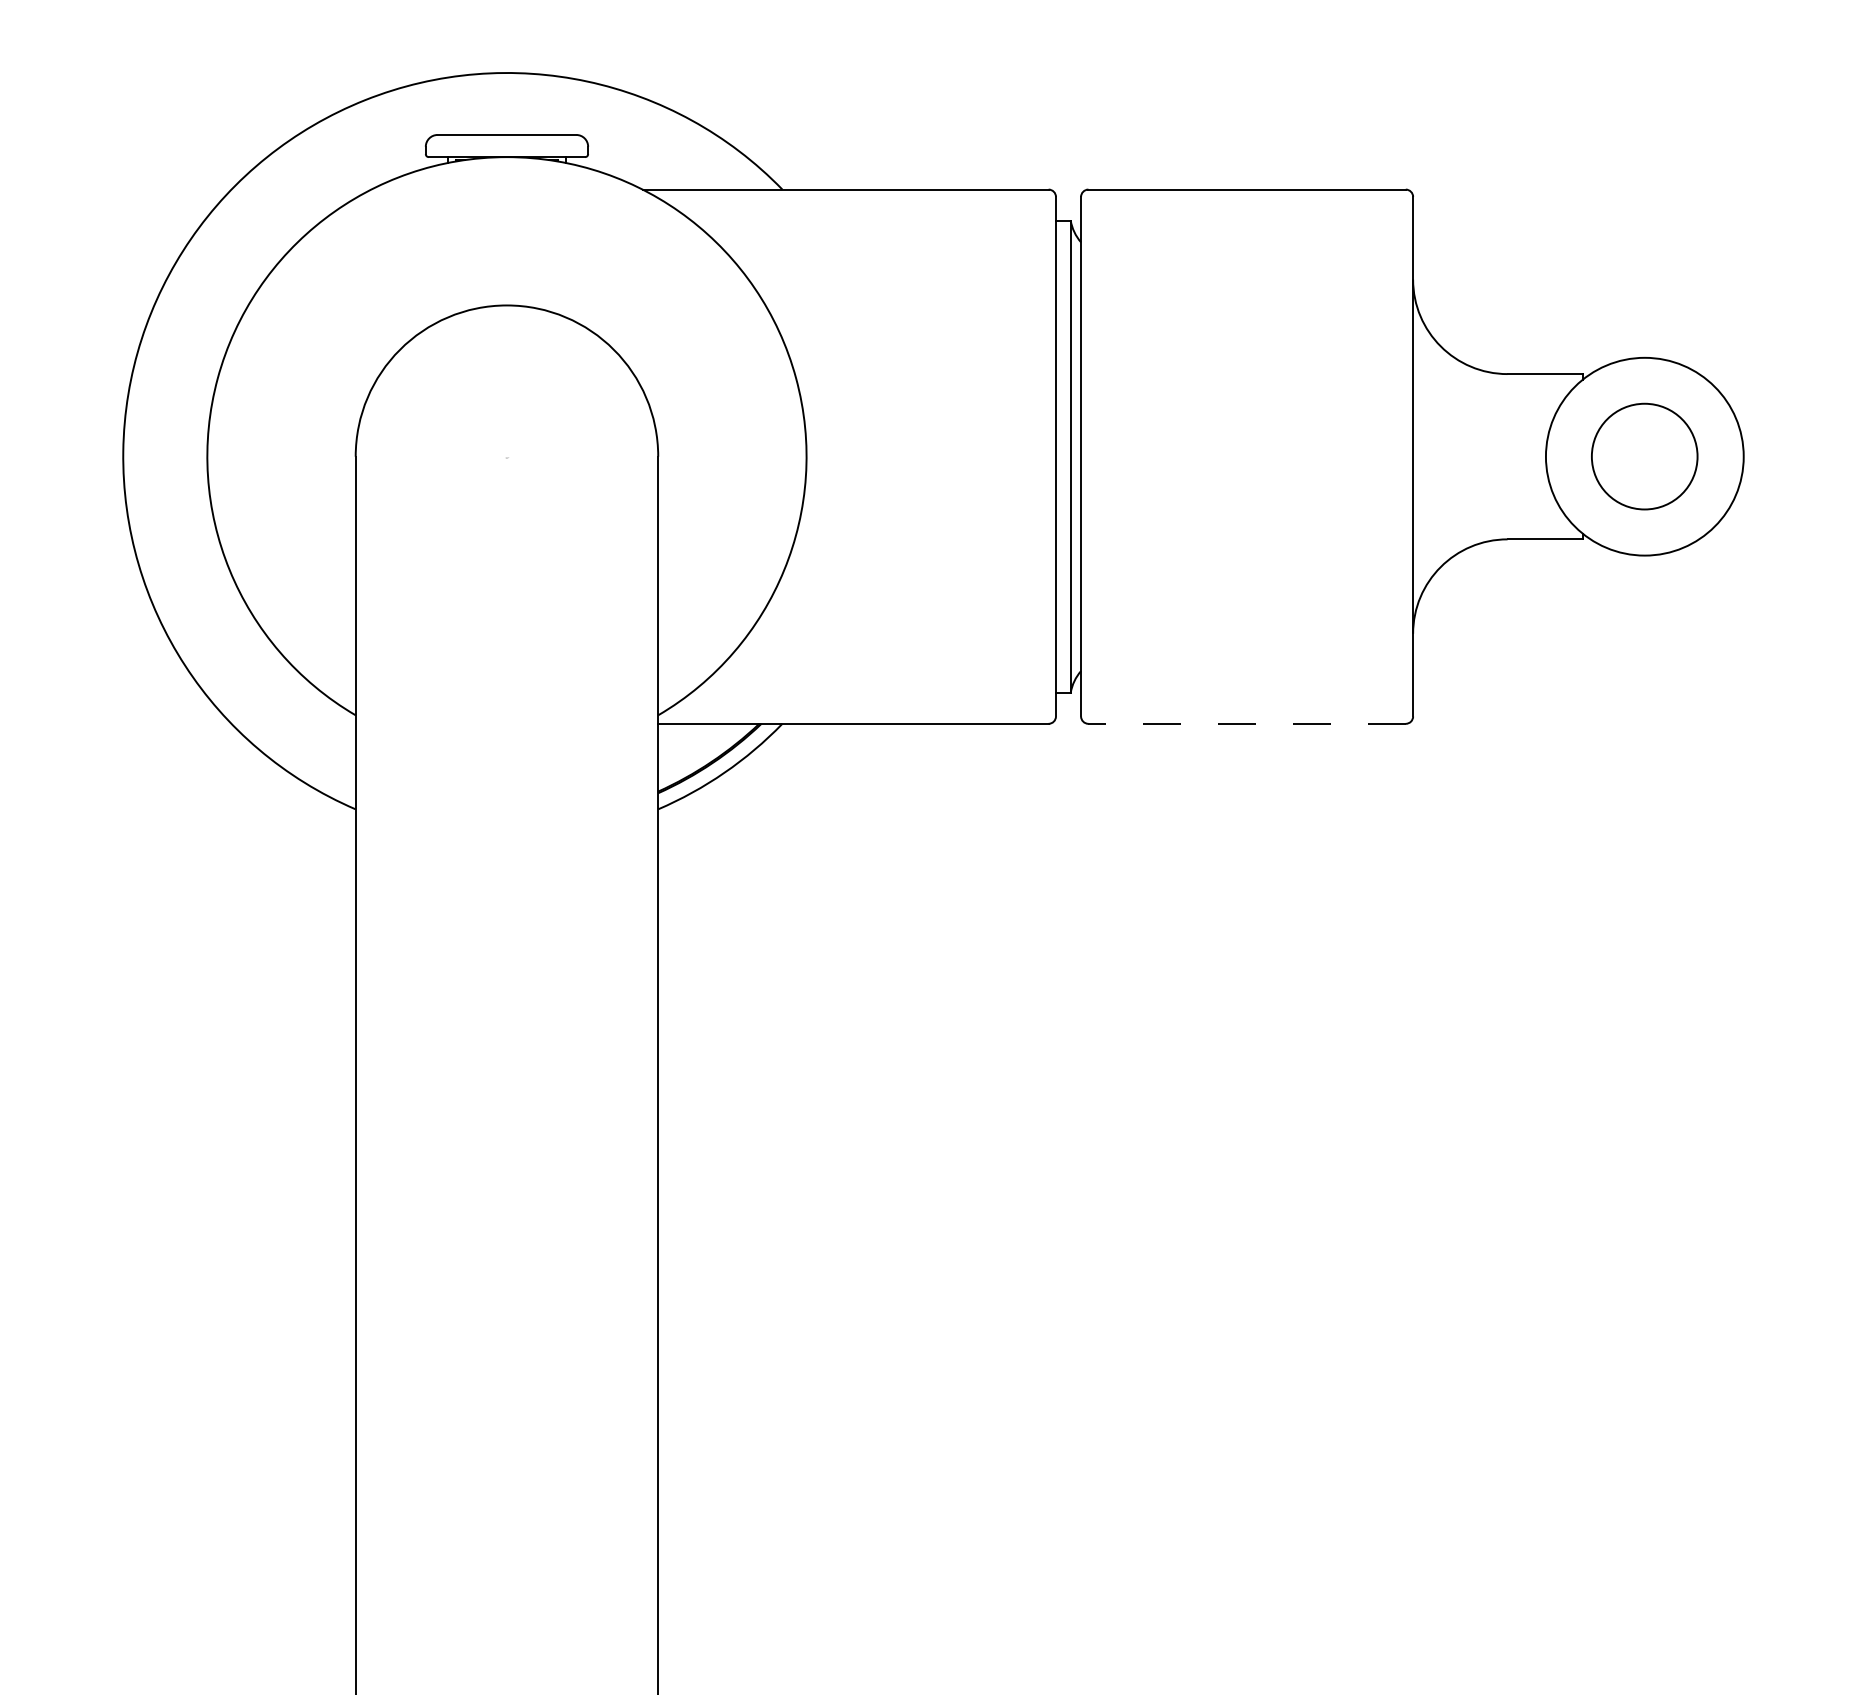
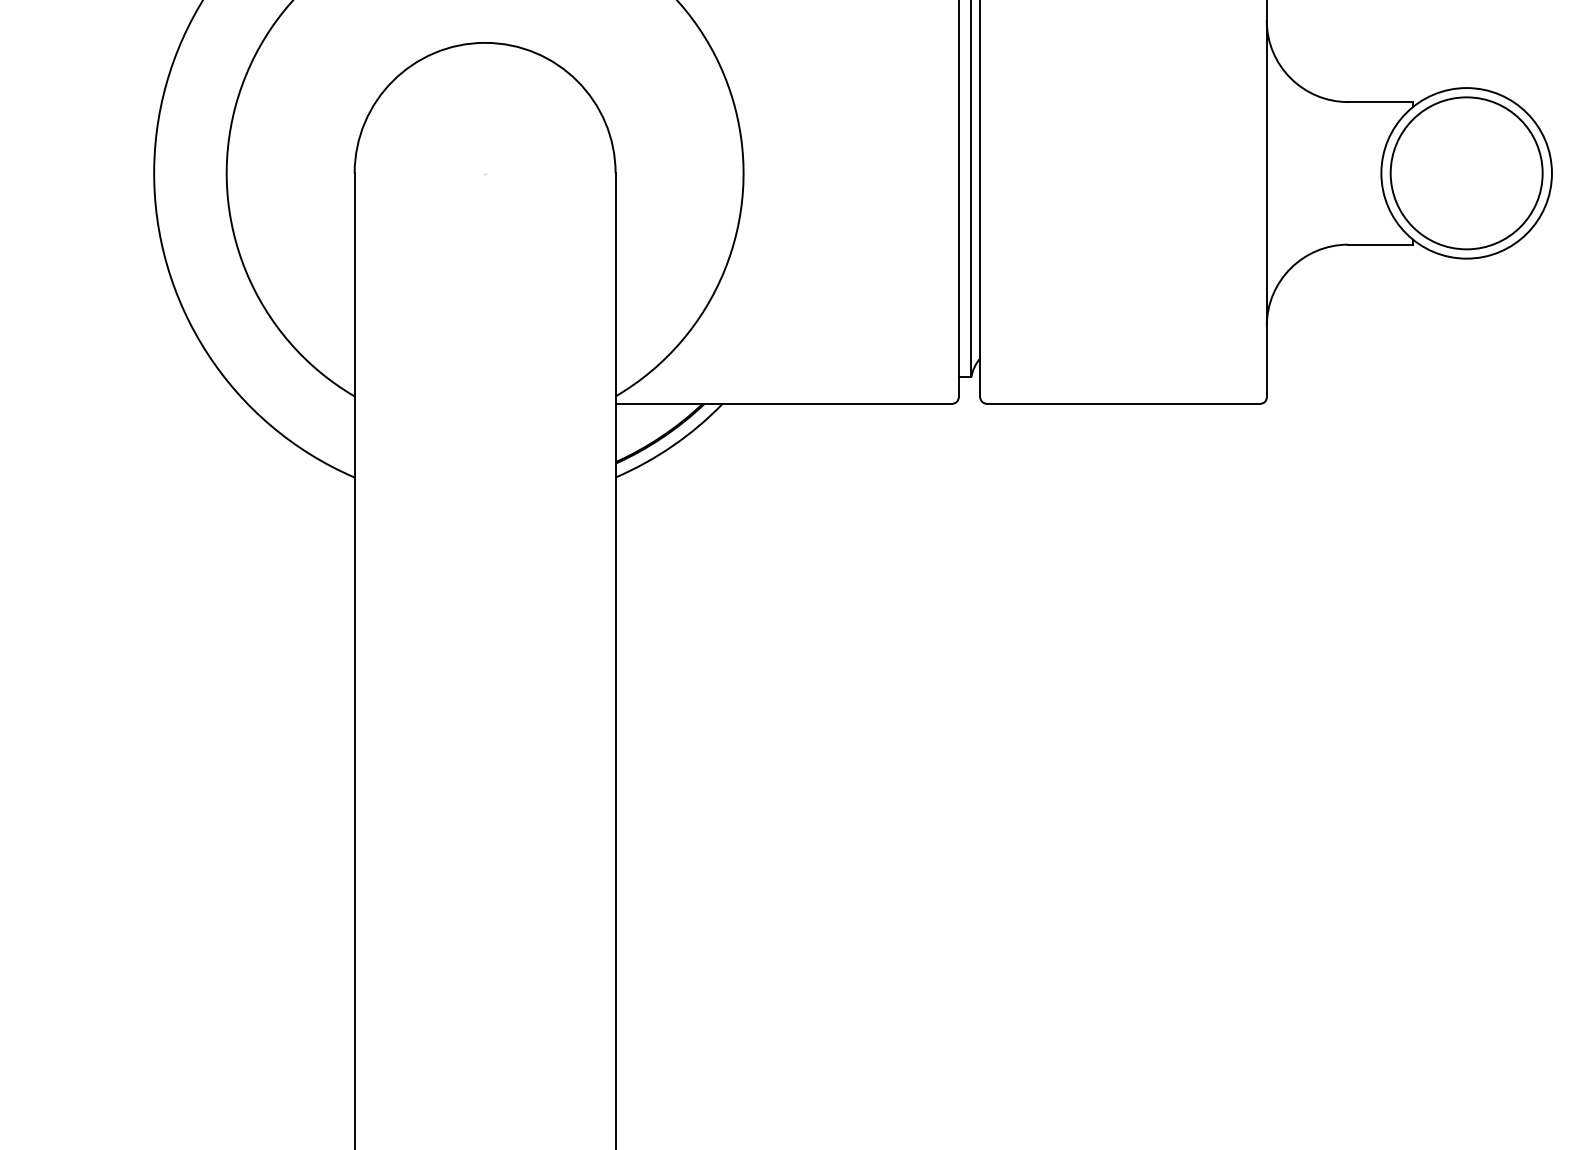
circle: (1644, 456) -> (1466, 173), size x1.67
line: (1247, 723) -> (1123, 403), dashed -> solid

